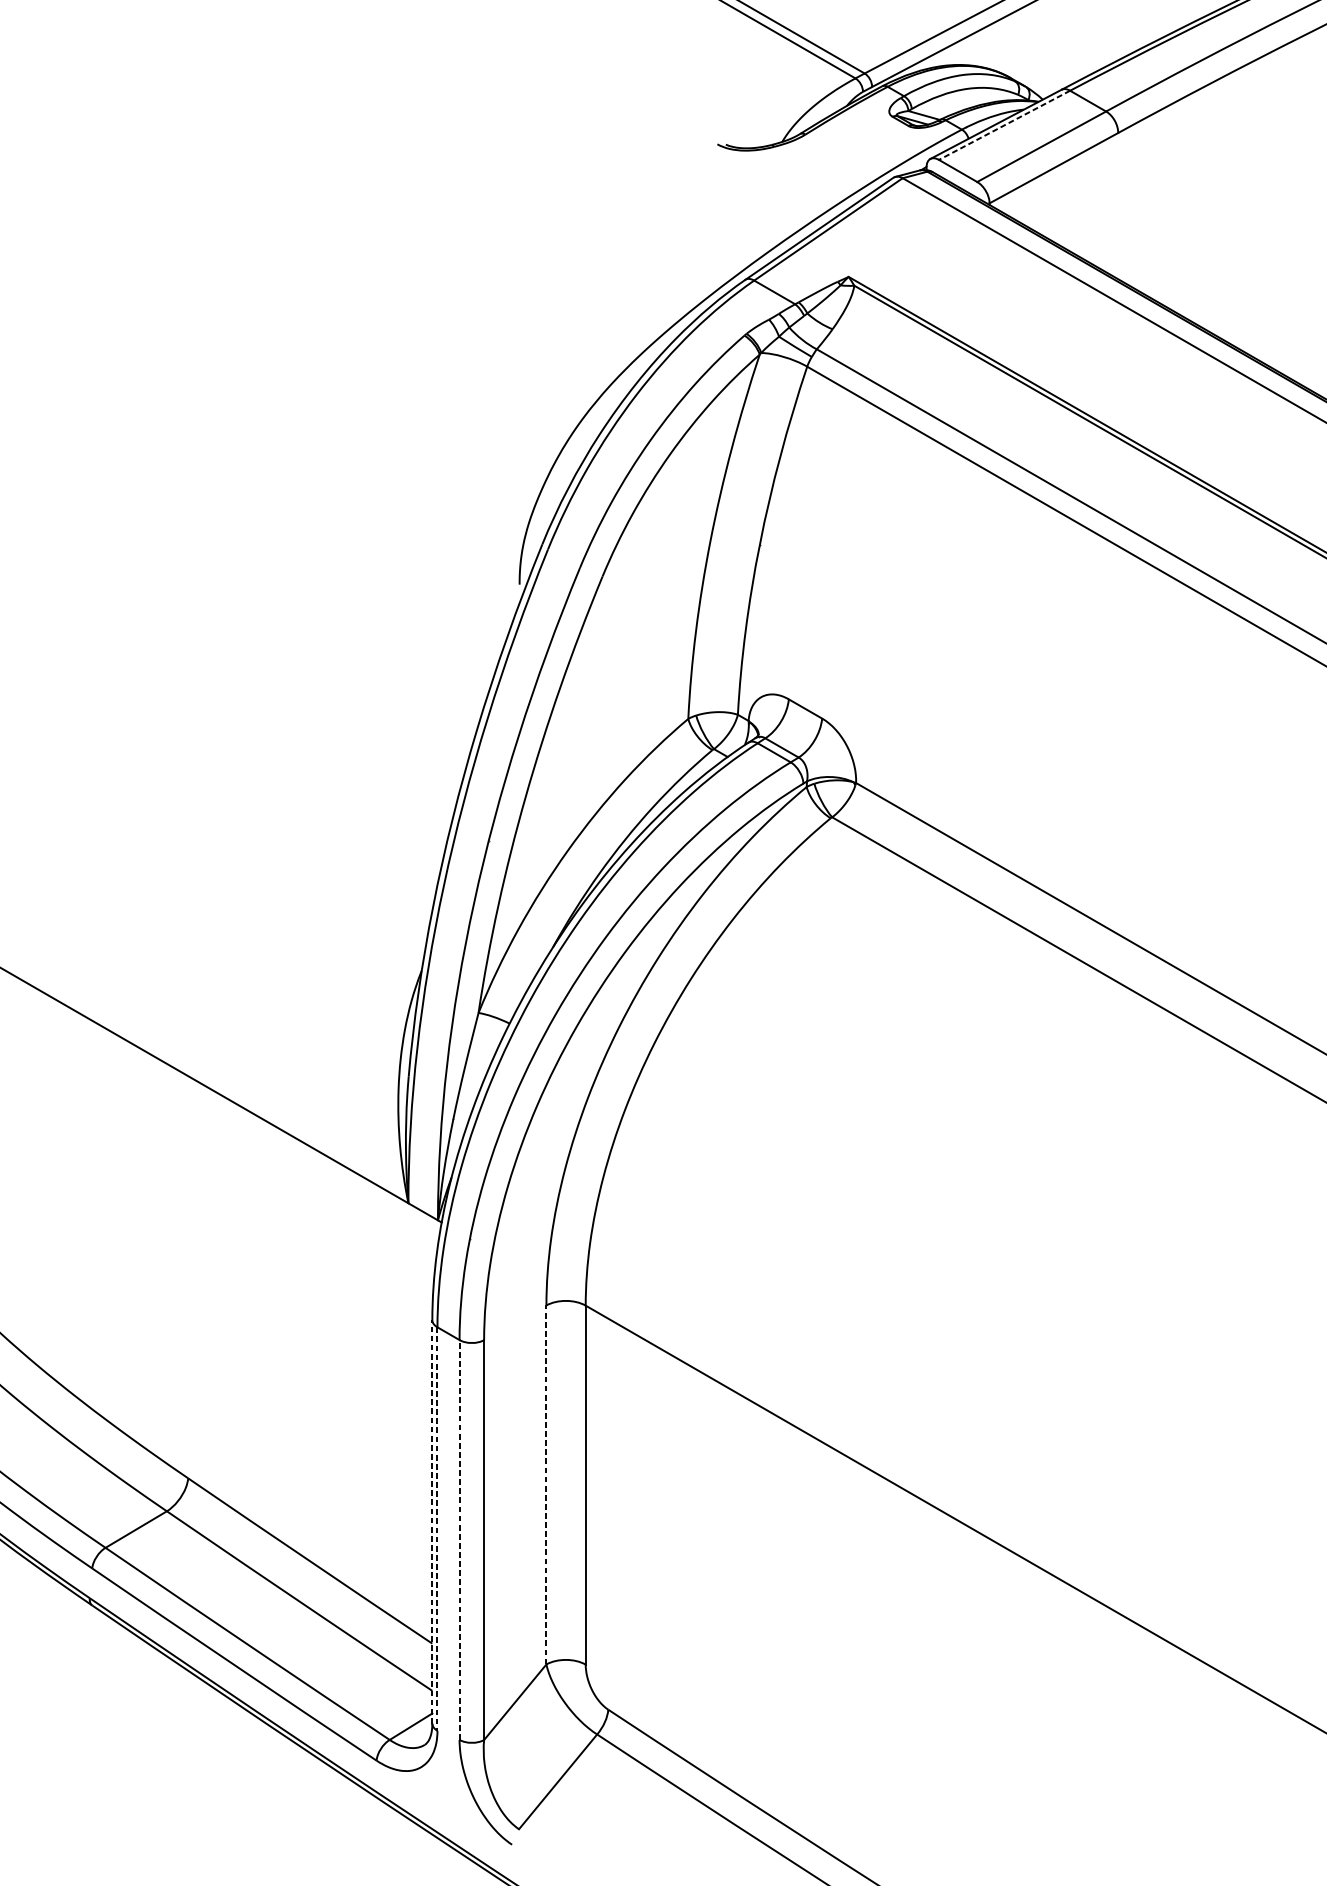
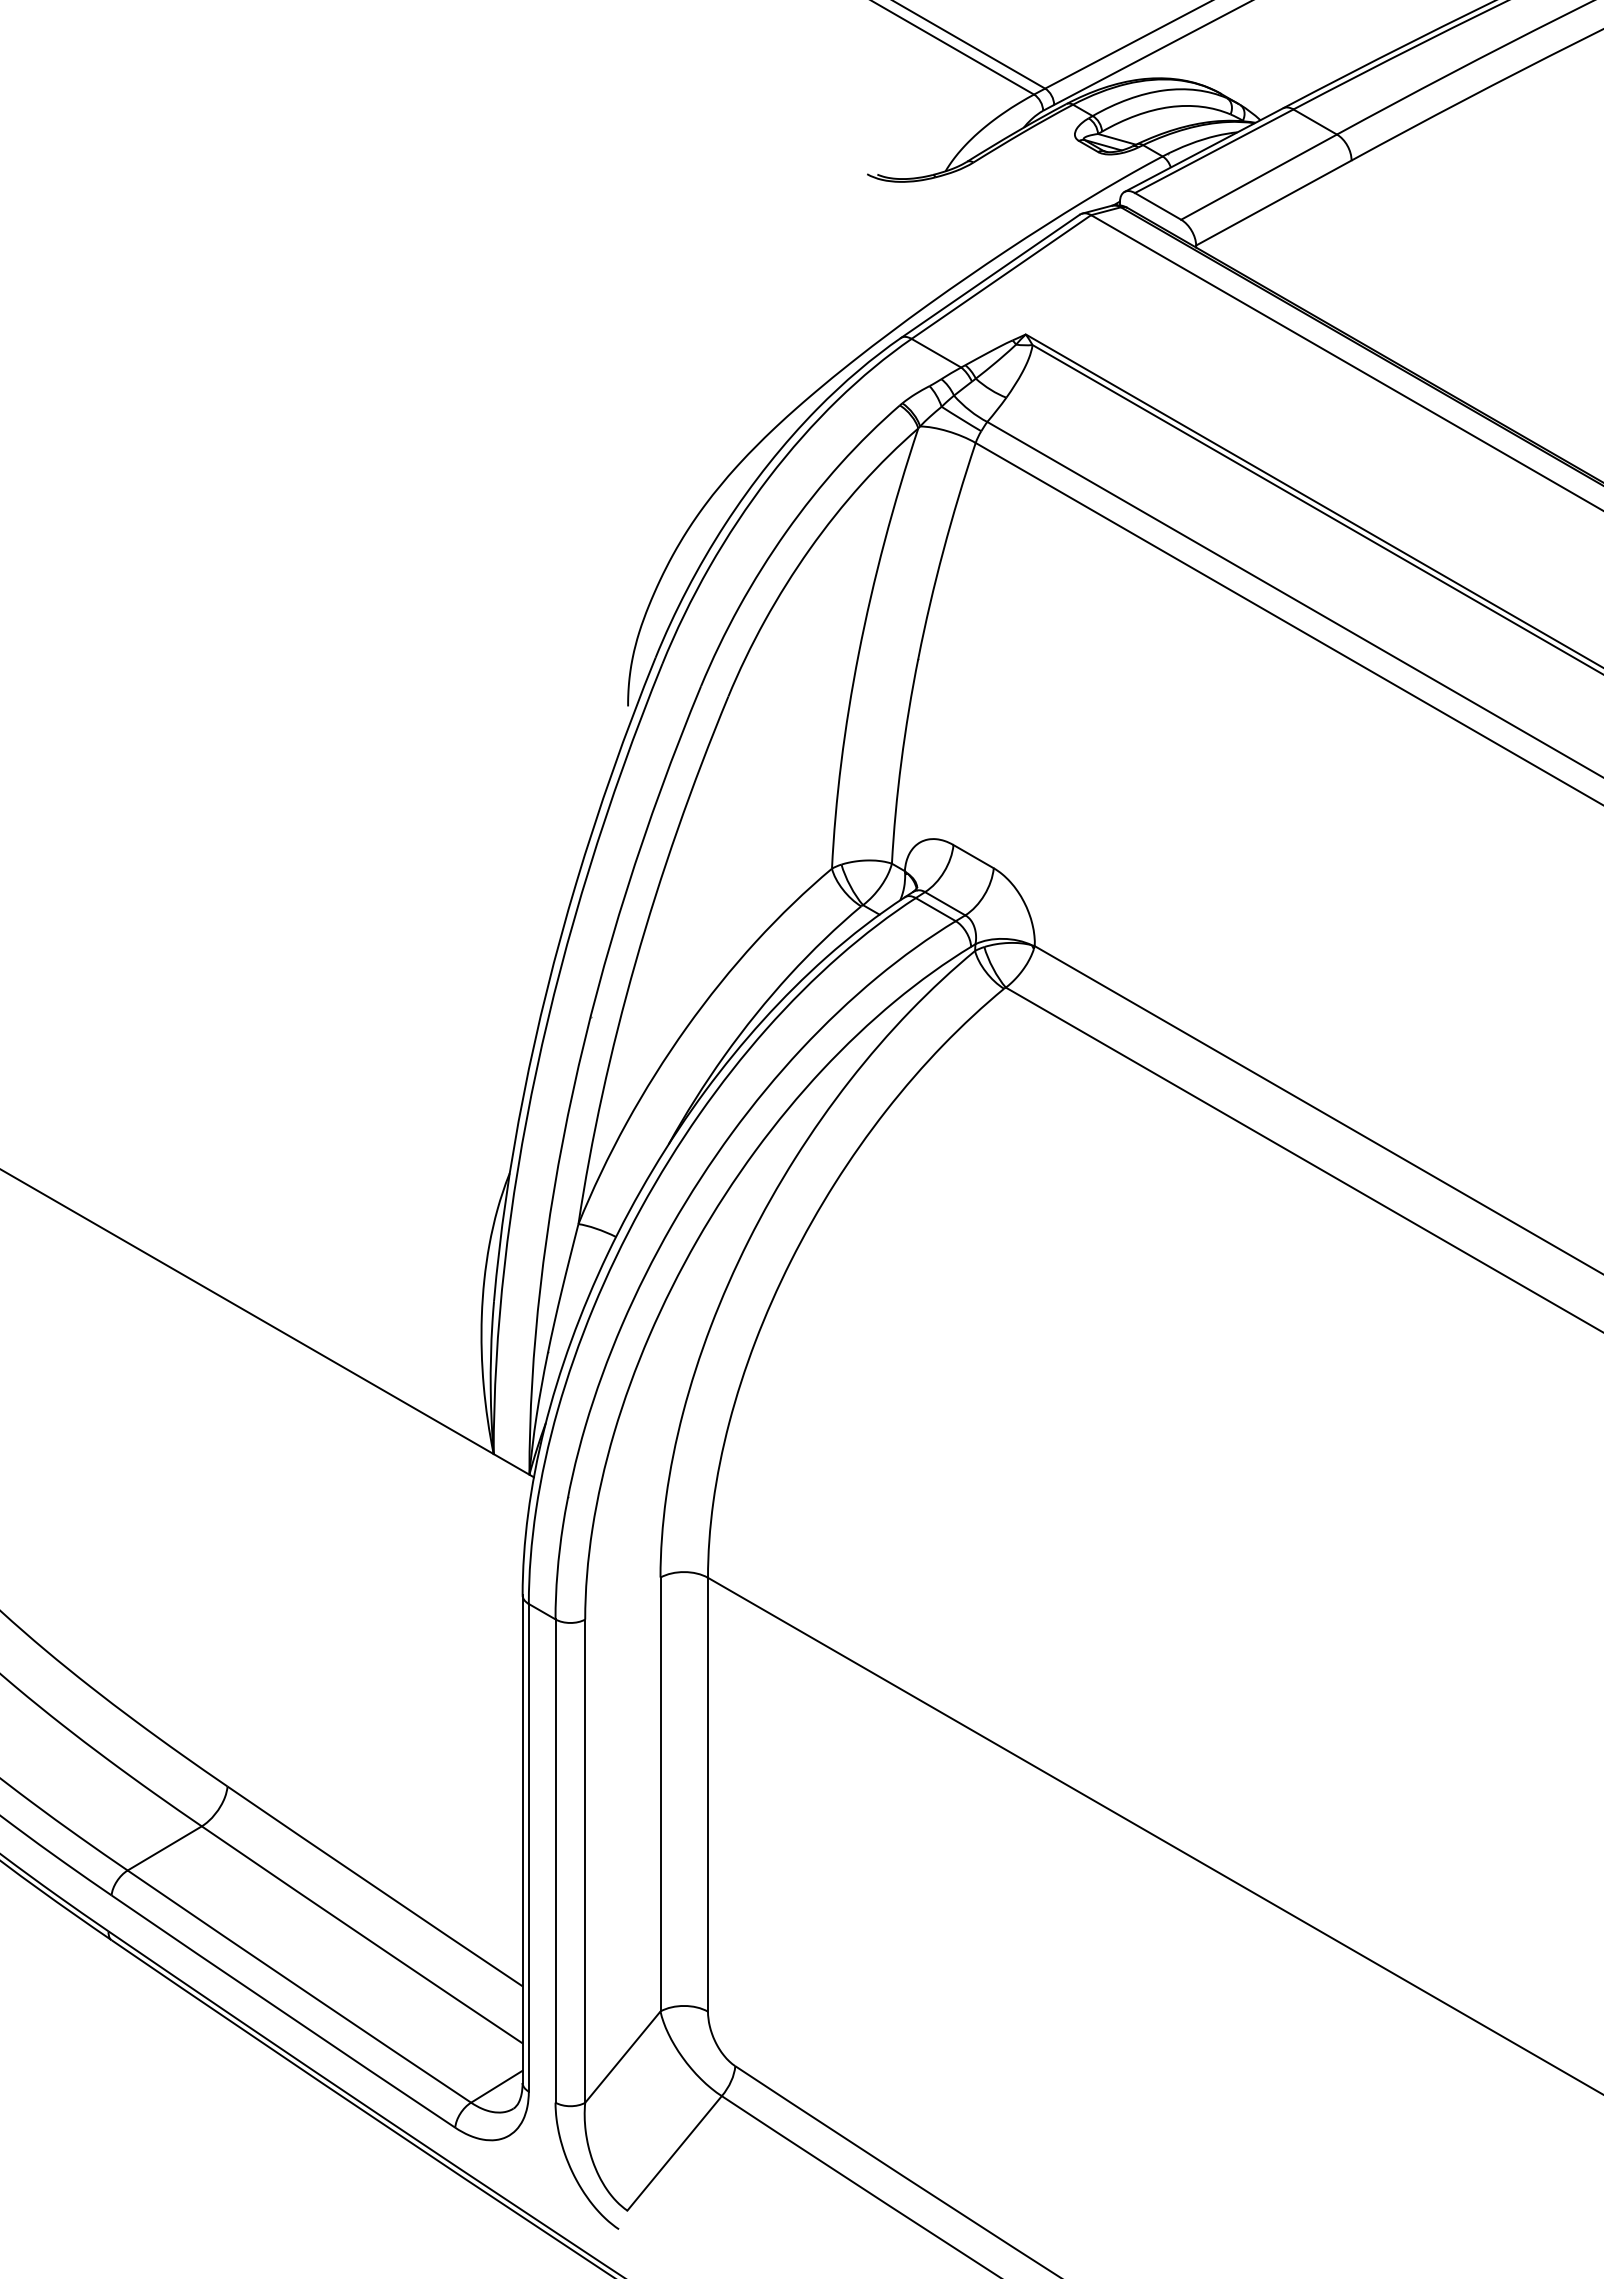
line: (1004, 125) -> (1214, 151), dashed -> solid
line: (546, 1484) -> (660, 1794), dashed -> solid
line: (432, 1522) -> (522, 1839), dashed -> solid
line: (437, 1528) -> (528, 1847), dashed -> solid
line: (459, 1540) -> (555, 1861), dashed -> solid

